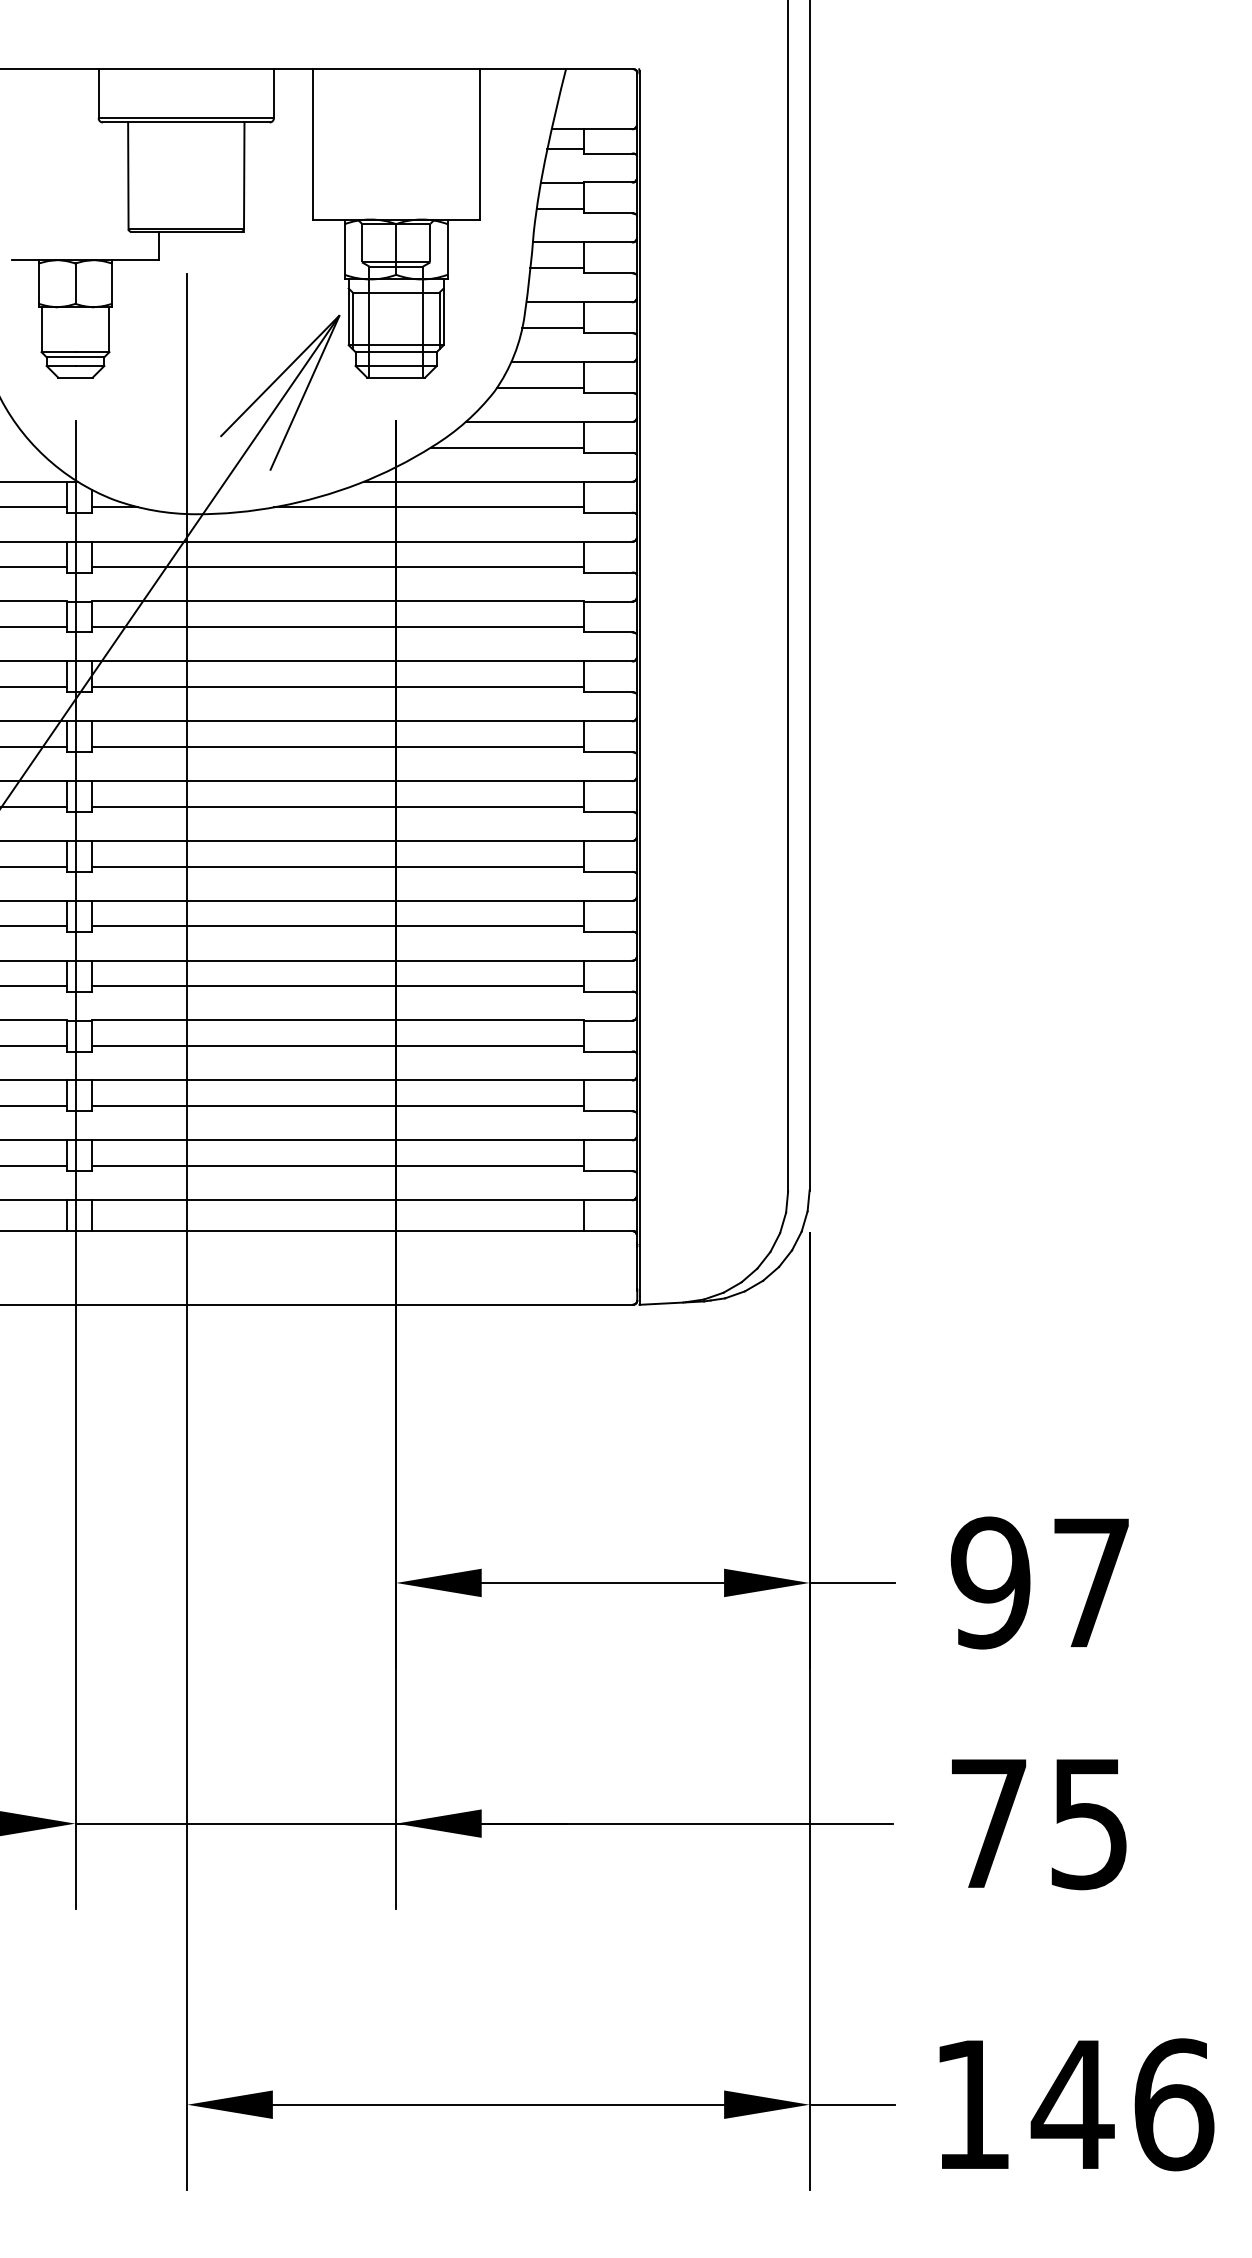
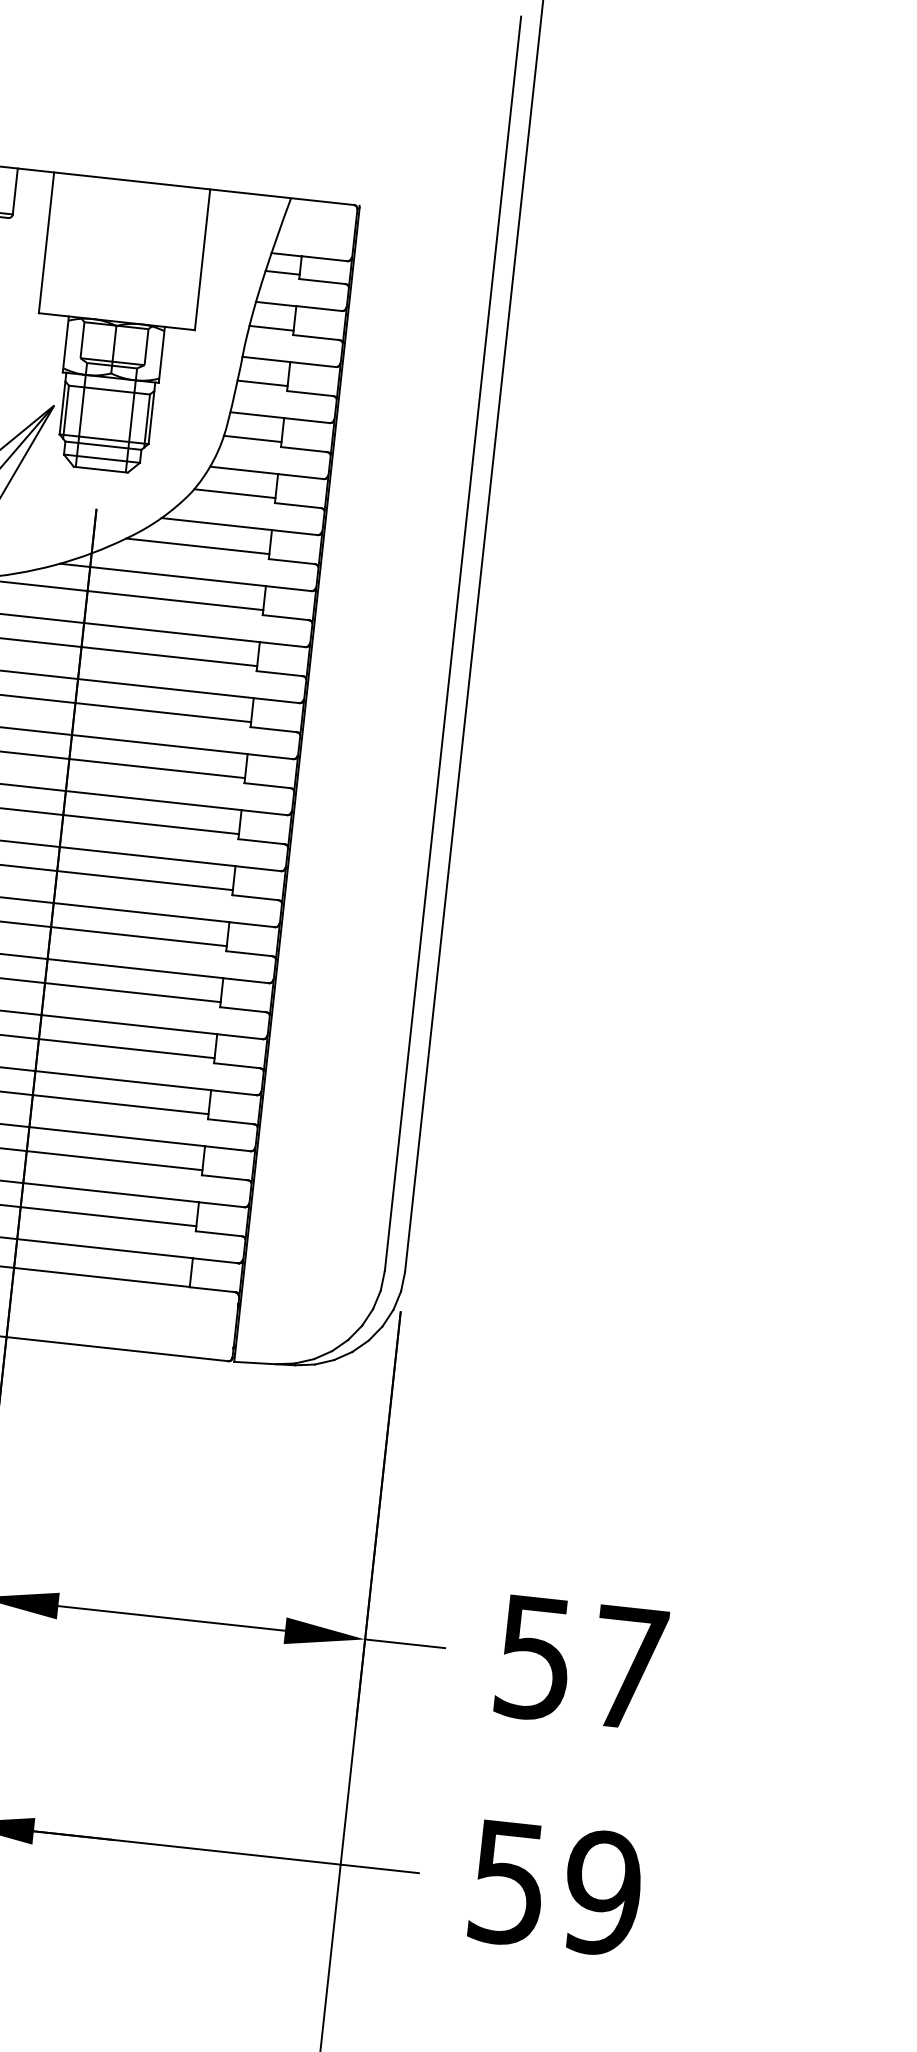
text: (990, 1582) -> (534, 1657), 97 -> 57
text: (1040, 1823) -> (556, 1887), 75 -> 59

